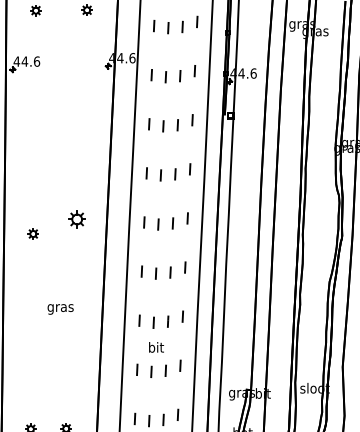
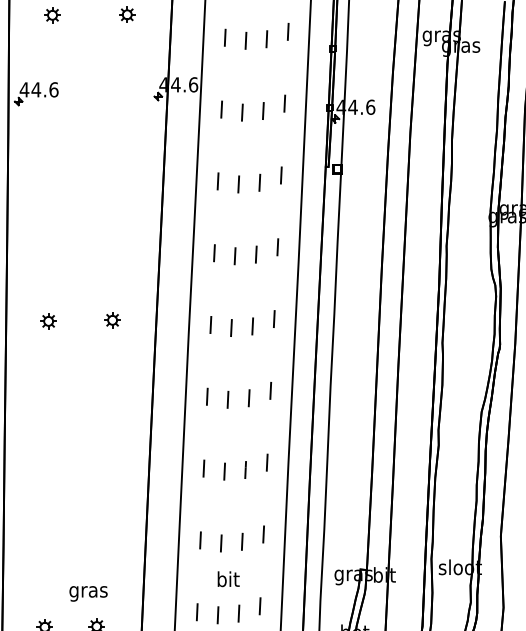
part: (76, 218) -> (111, 319), size x0.62
part: (32, 233) -> (47, 320), moved
text: (60, 309) -> (88, 593), moved
text: (156, 347) -> (228, 579), moved

